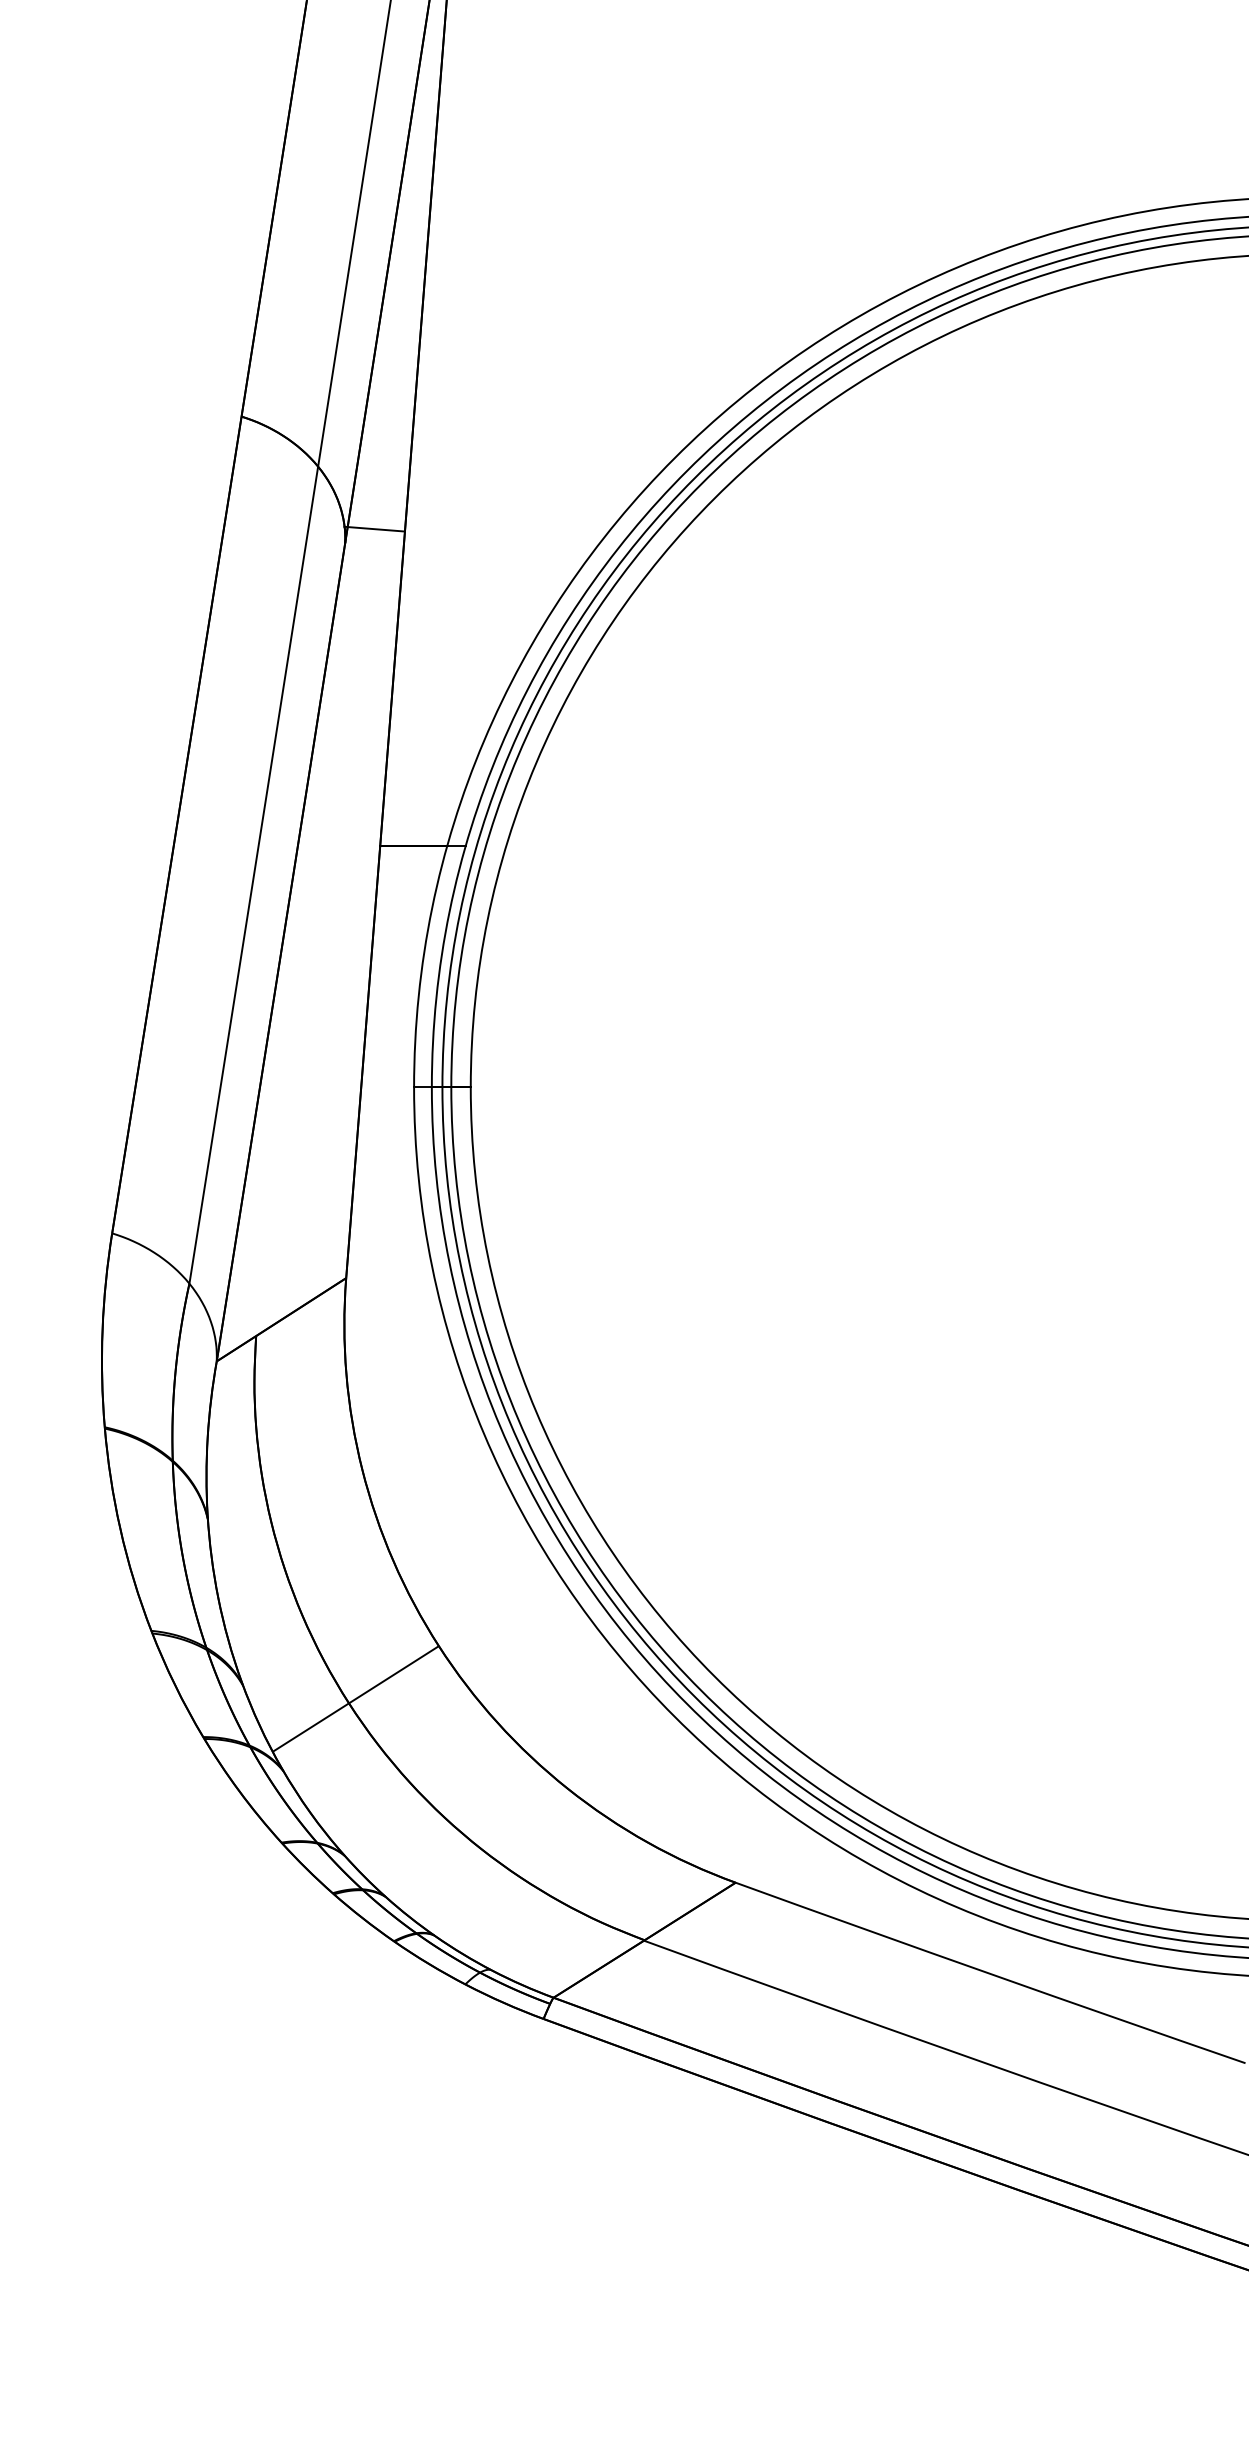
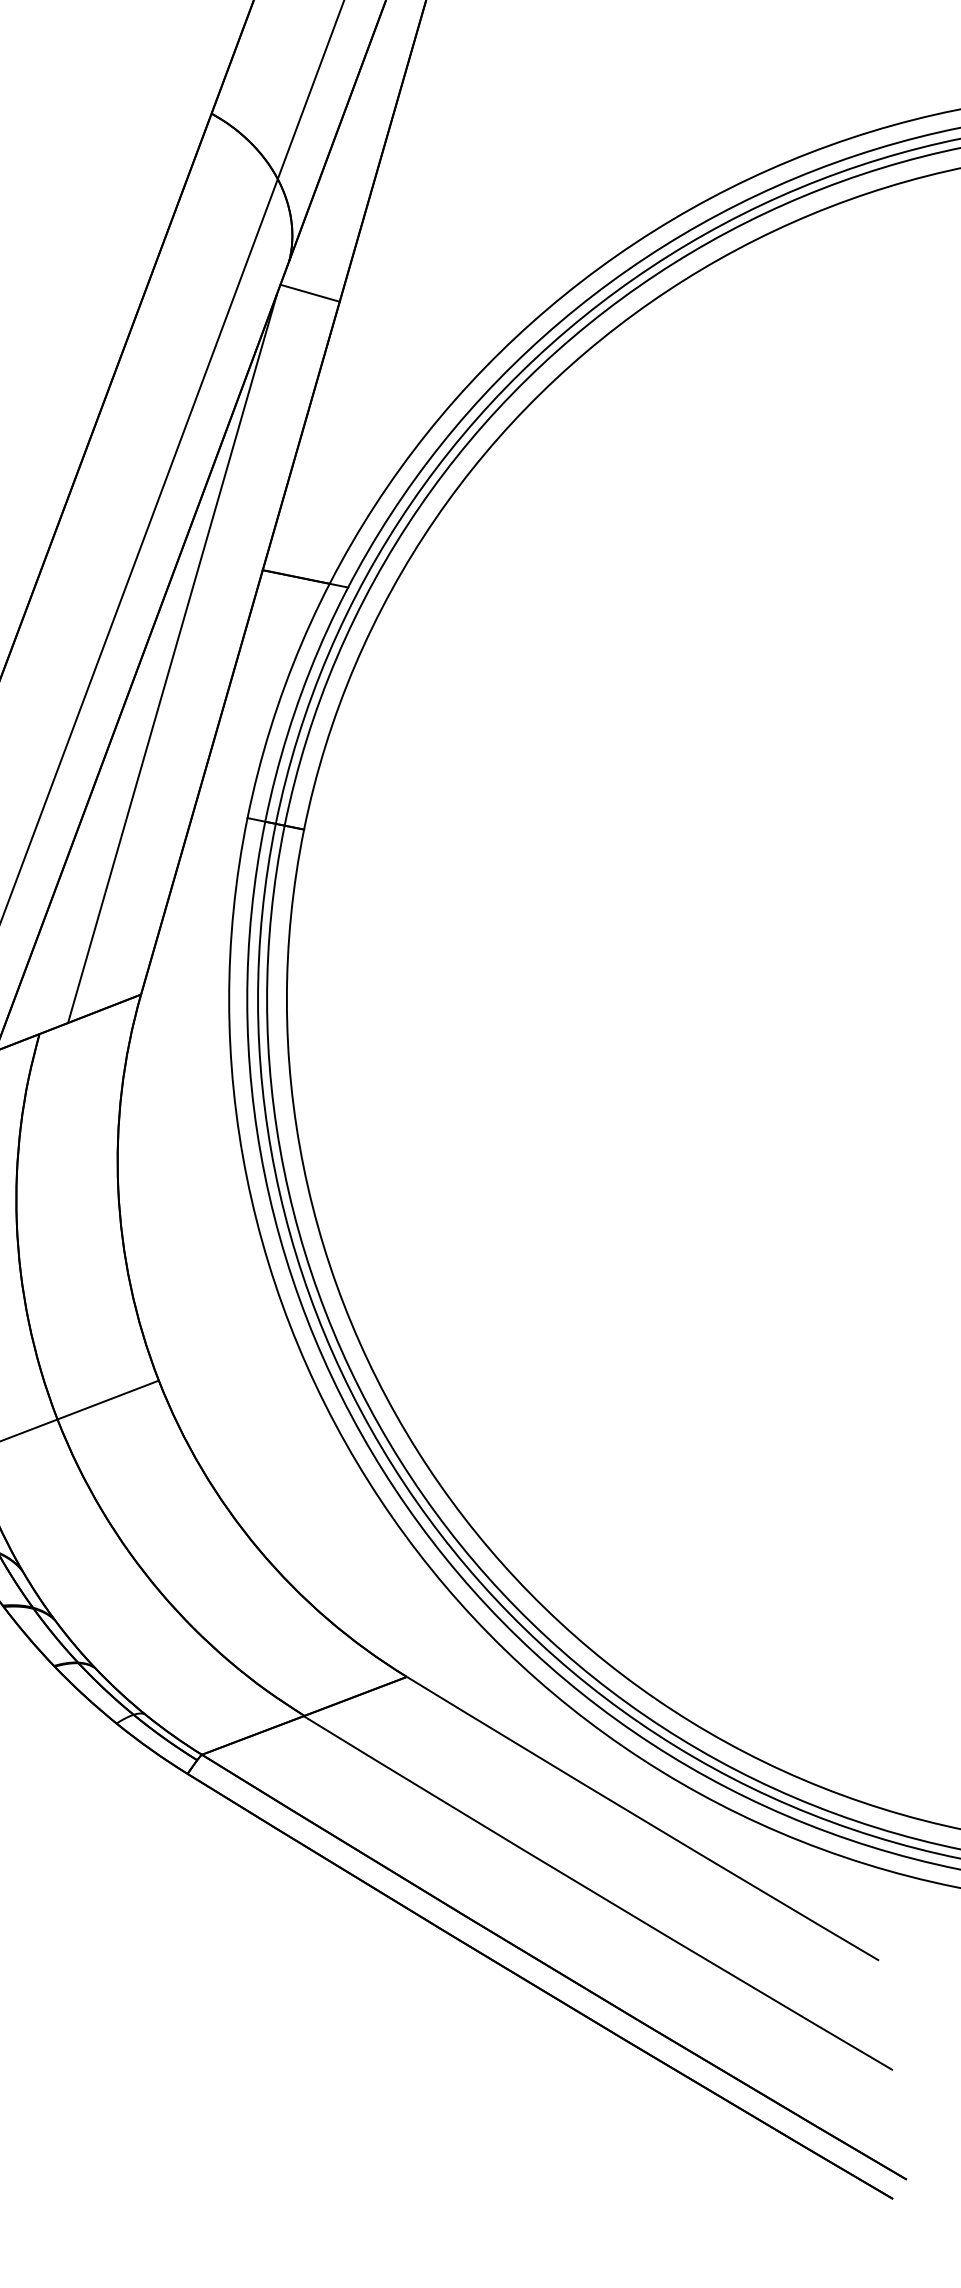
line: (374, 528) -> (310, 292), moved
line: (310, 948) -> (172, 658), added

